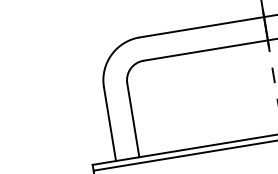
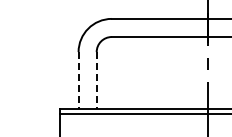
line: (133, 119) -> (96, 80), solid -> dashed
line: (109, 123) -> (78, 80), solid -> dashed

